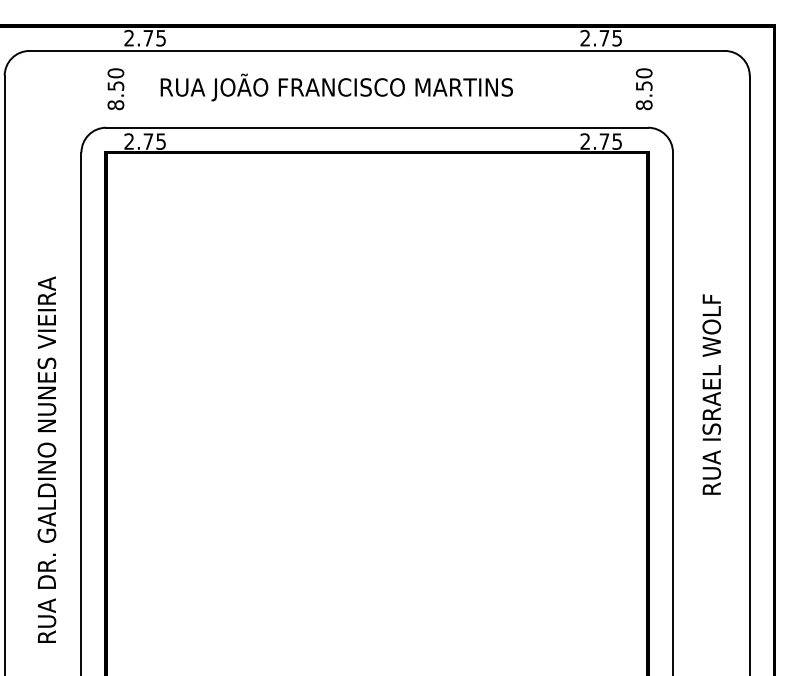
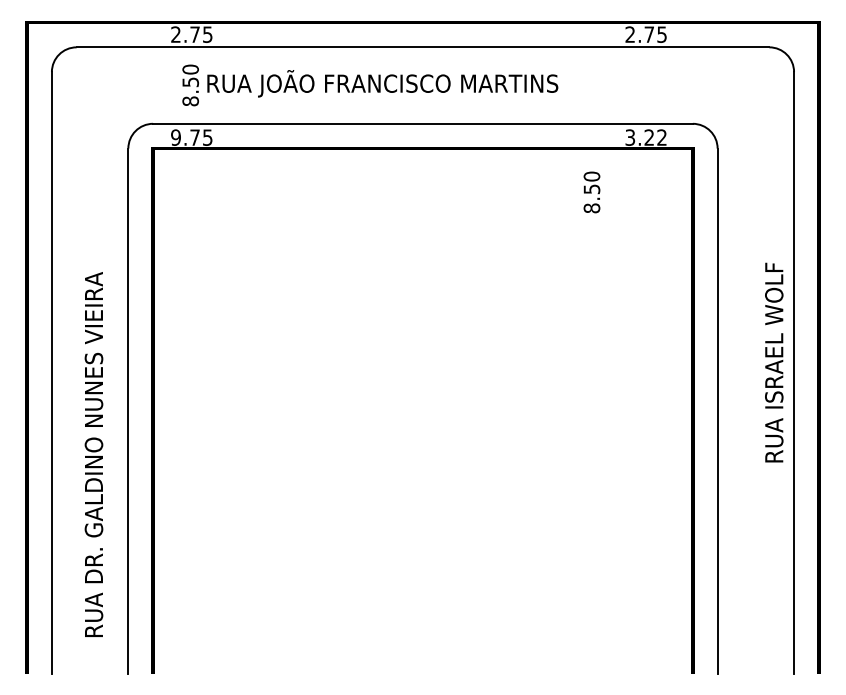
text: (115, 89) -> (190, 85), moved
text: (643, 89) -> (591, 192), moved
text: (128, 141) -> (175, 137), 2.75 -> 9.75
text: (600, 141) -> (645, 137), 2.75 -> 3.22
text: (712, 394) -> (774, 362), moved

